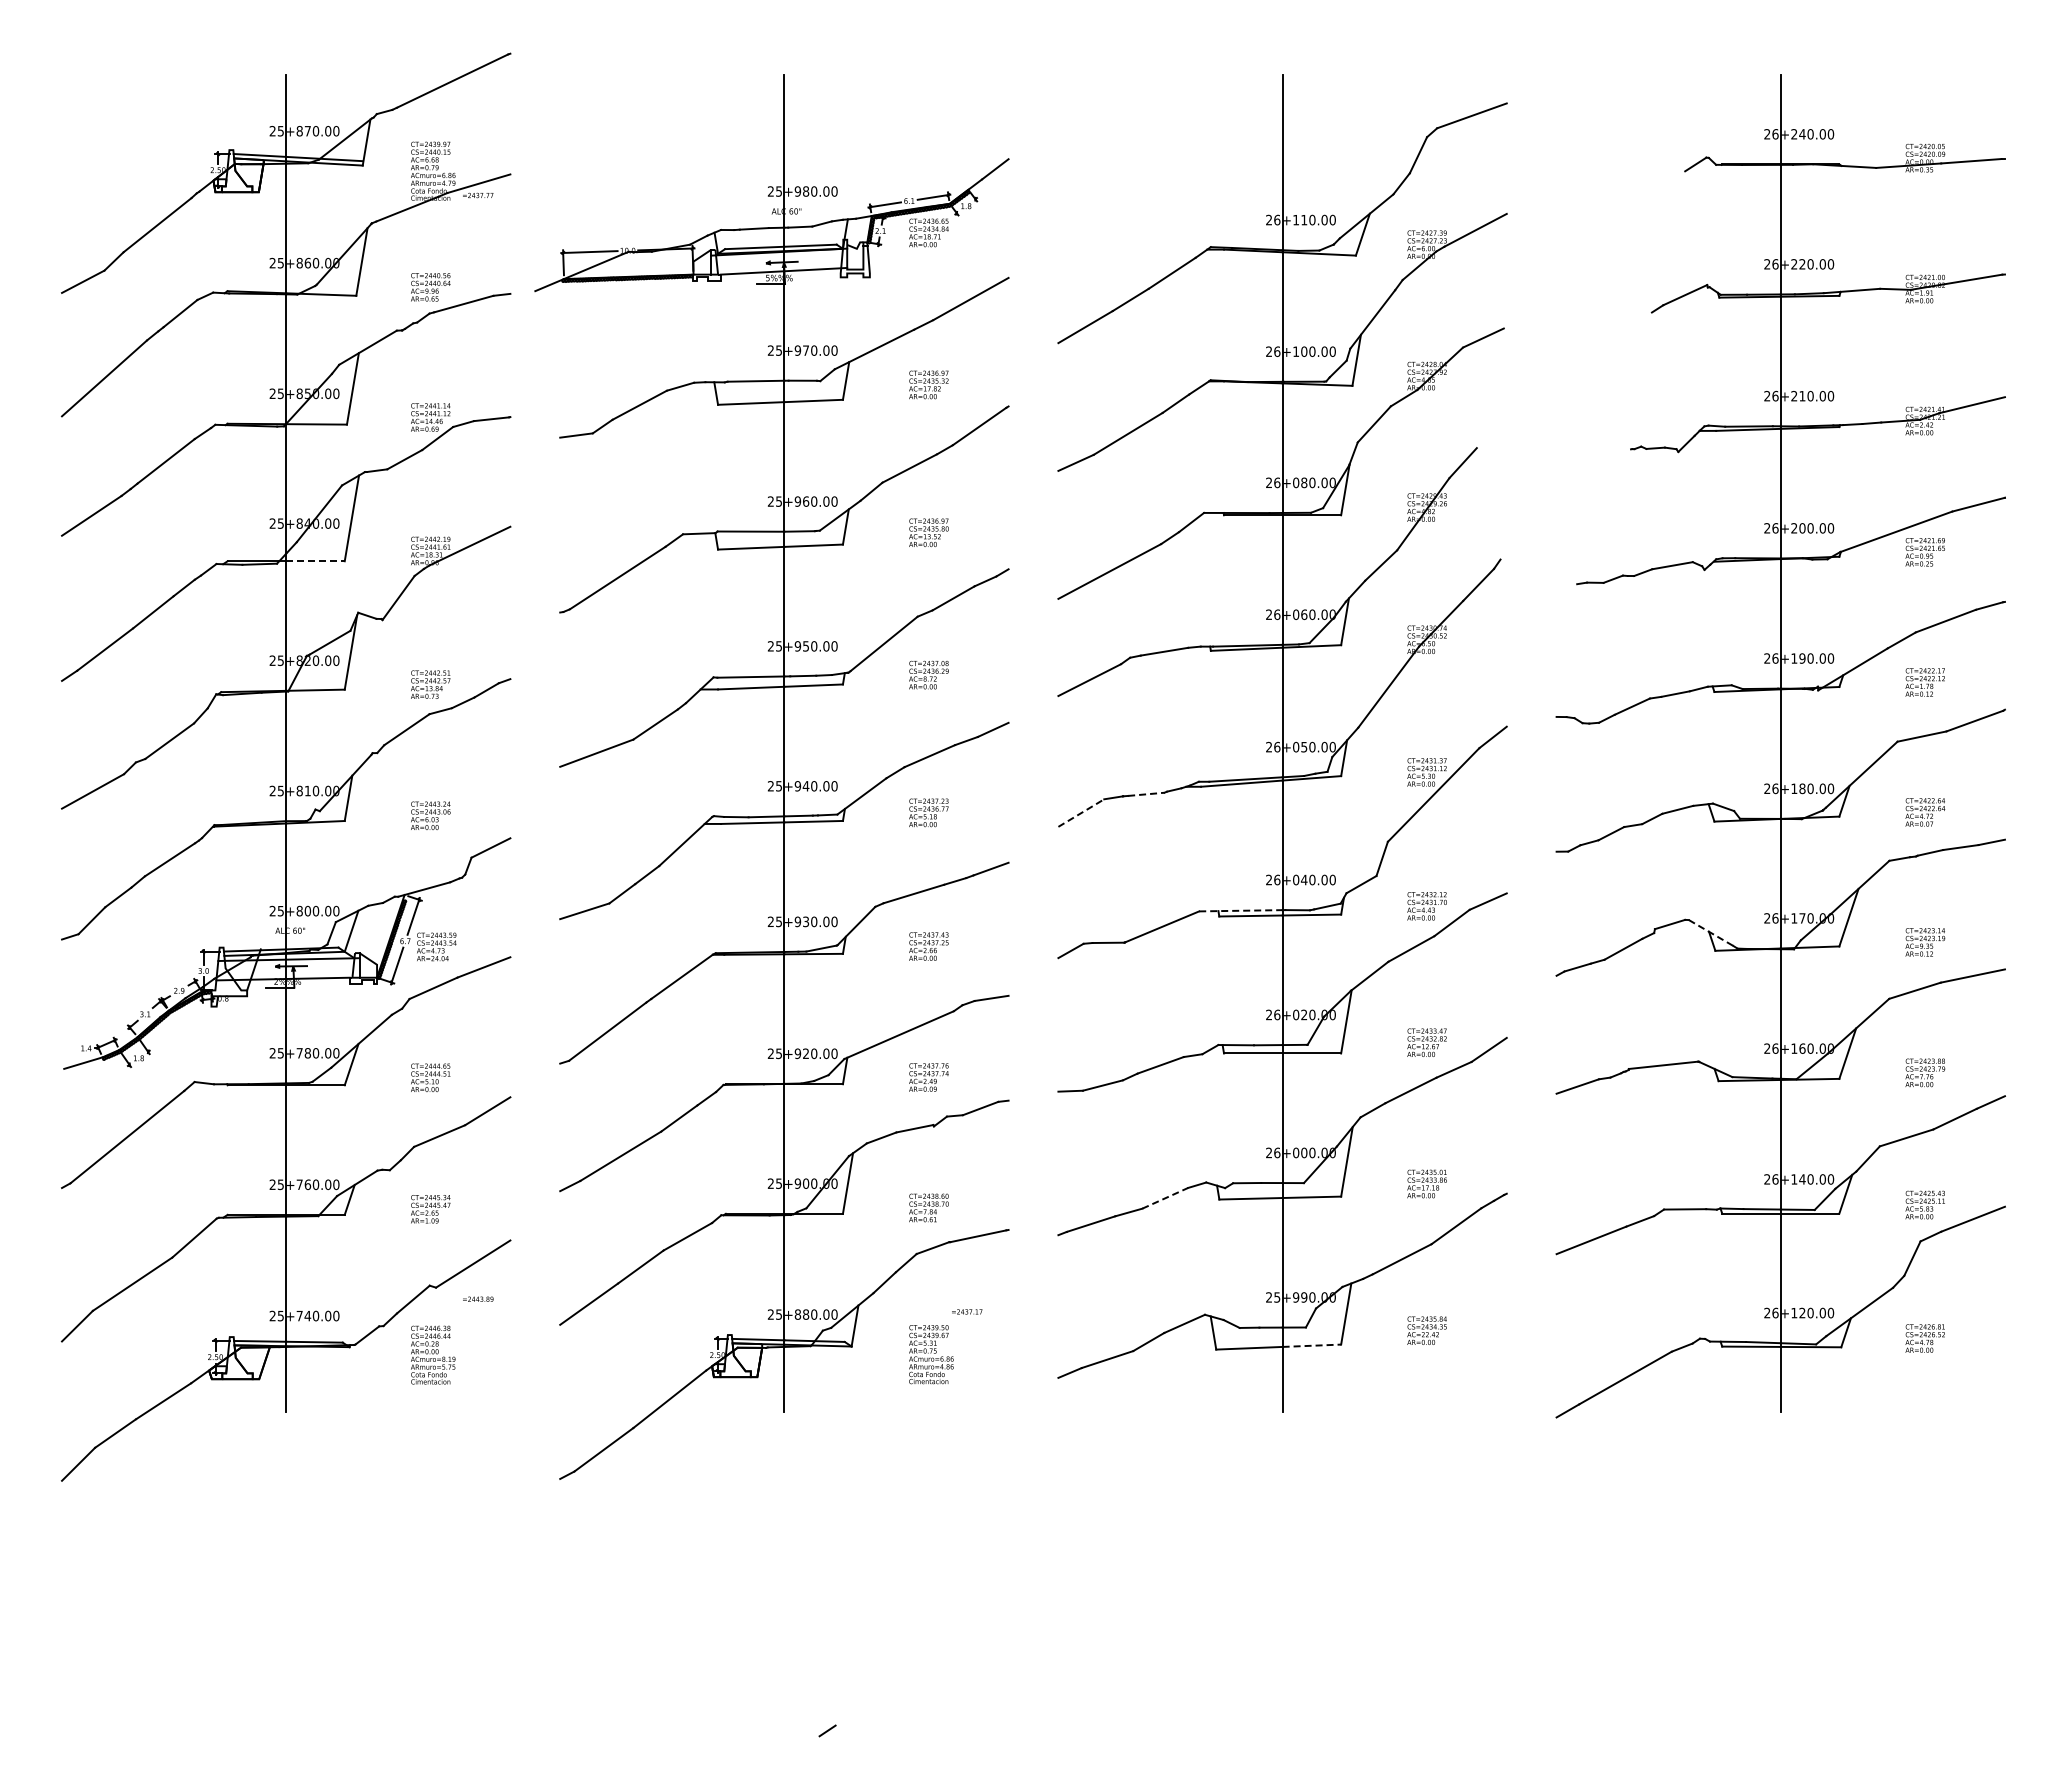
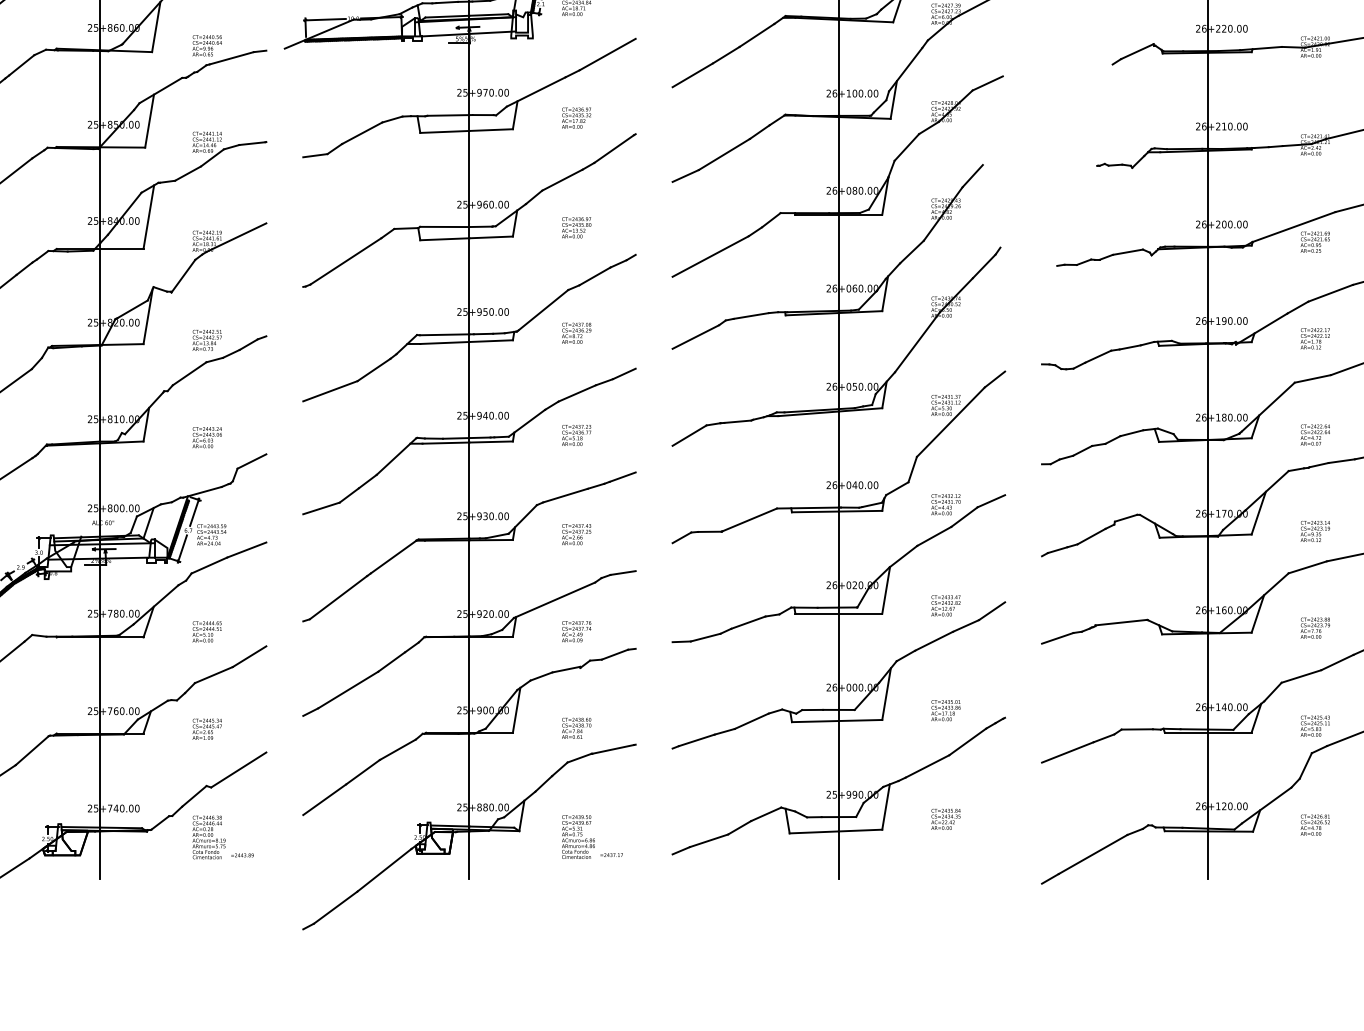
line: (315, 561) -> (121, 249), dashed -> solid
line: (1146, 794) -> (737, 421), dashed -> solid
line: (1081, 813) -> (689, 435), dashed -> solid
line: (1240, 910) -> (807, 507), dashed -> solid
line: (1711, 932) -> (1156, 524), dashed -> solid
line: (1165, 1198) -> (752, 721), dashed -> solid
text: (478, 1298) -> (242, 854), moved
text: (967, 1311) -> (611, 854), moved
line: (1312, 1345) -> (861, 830), dashed -> solid

